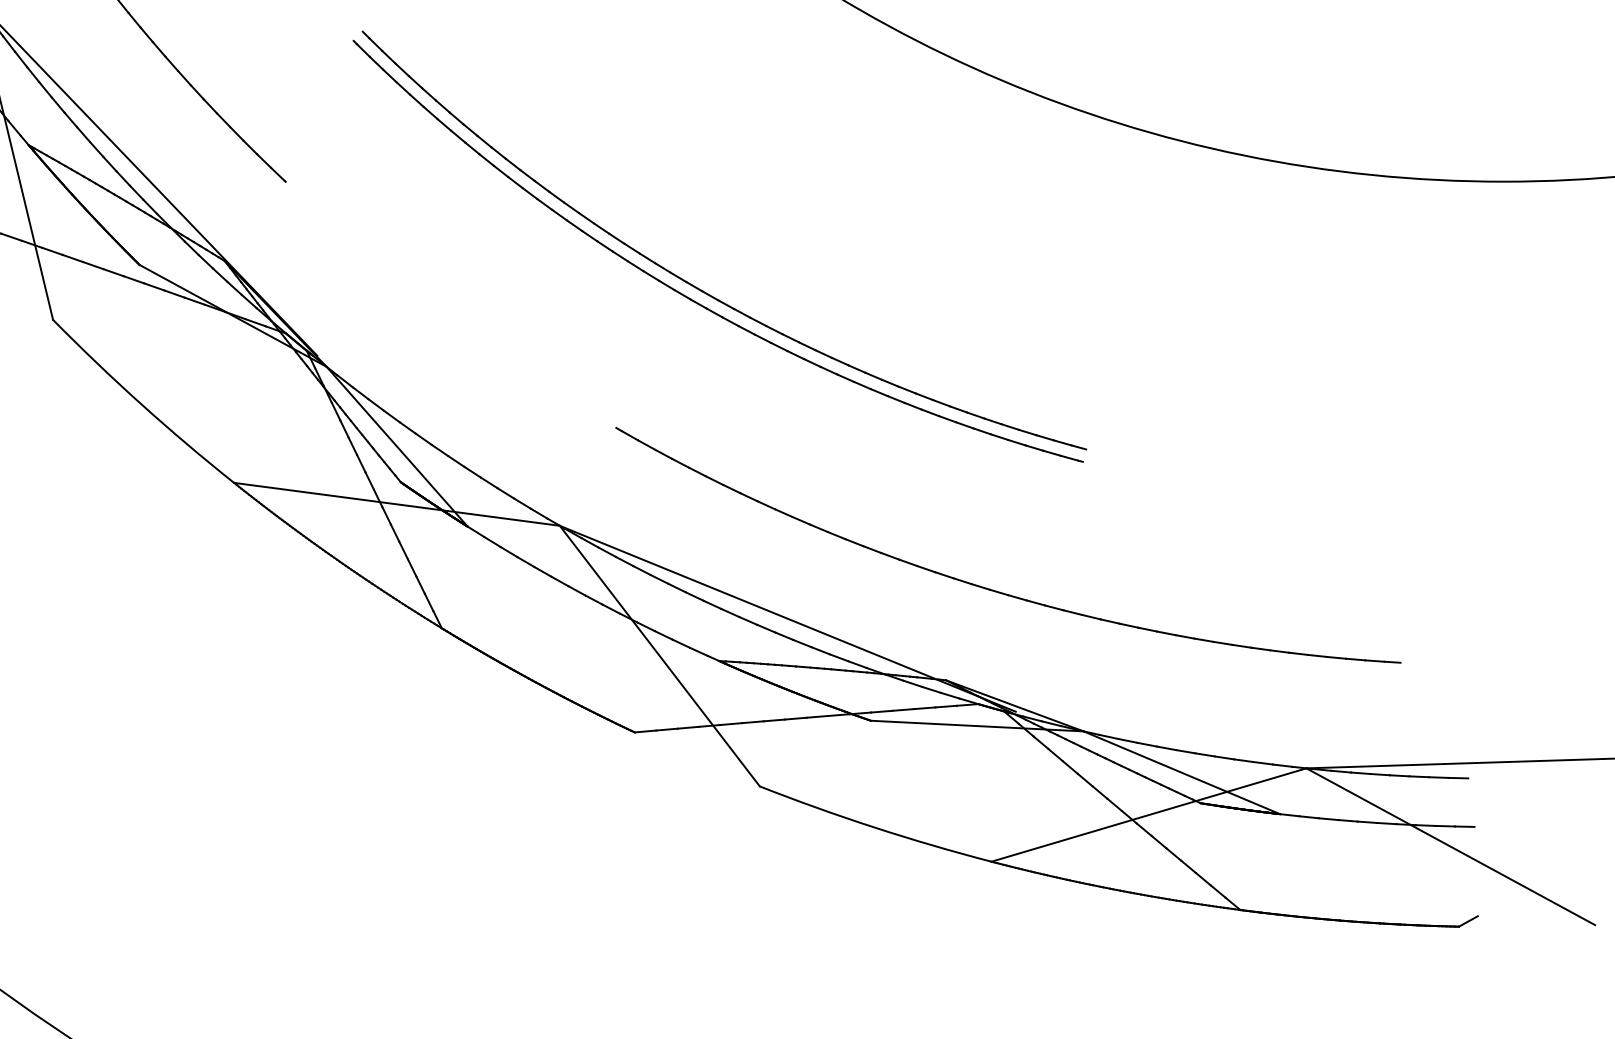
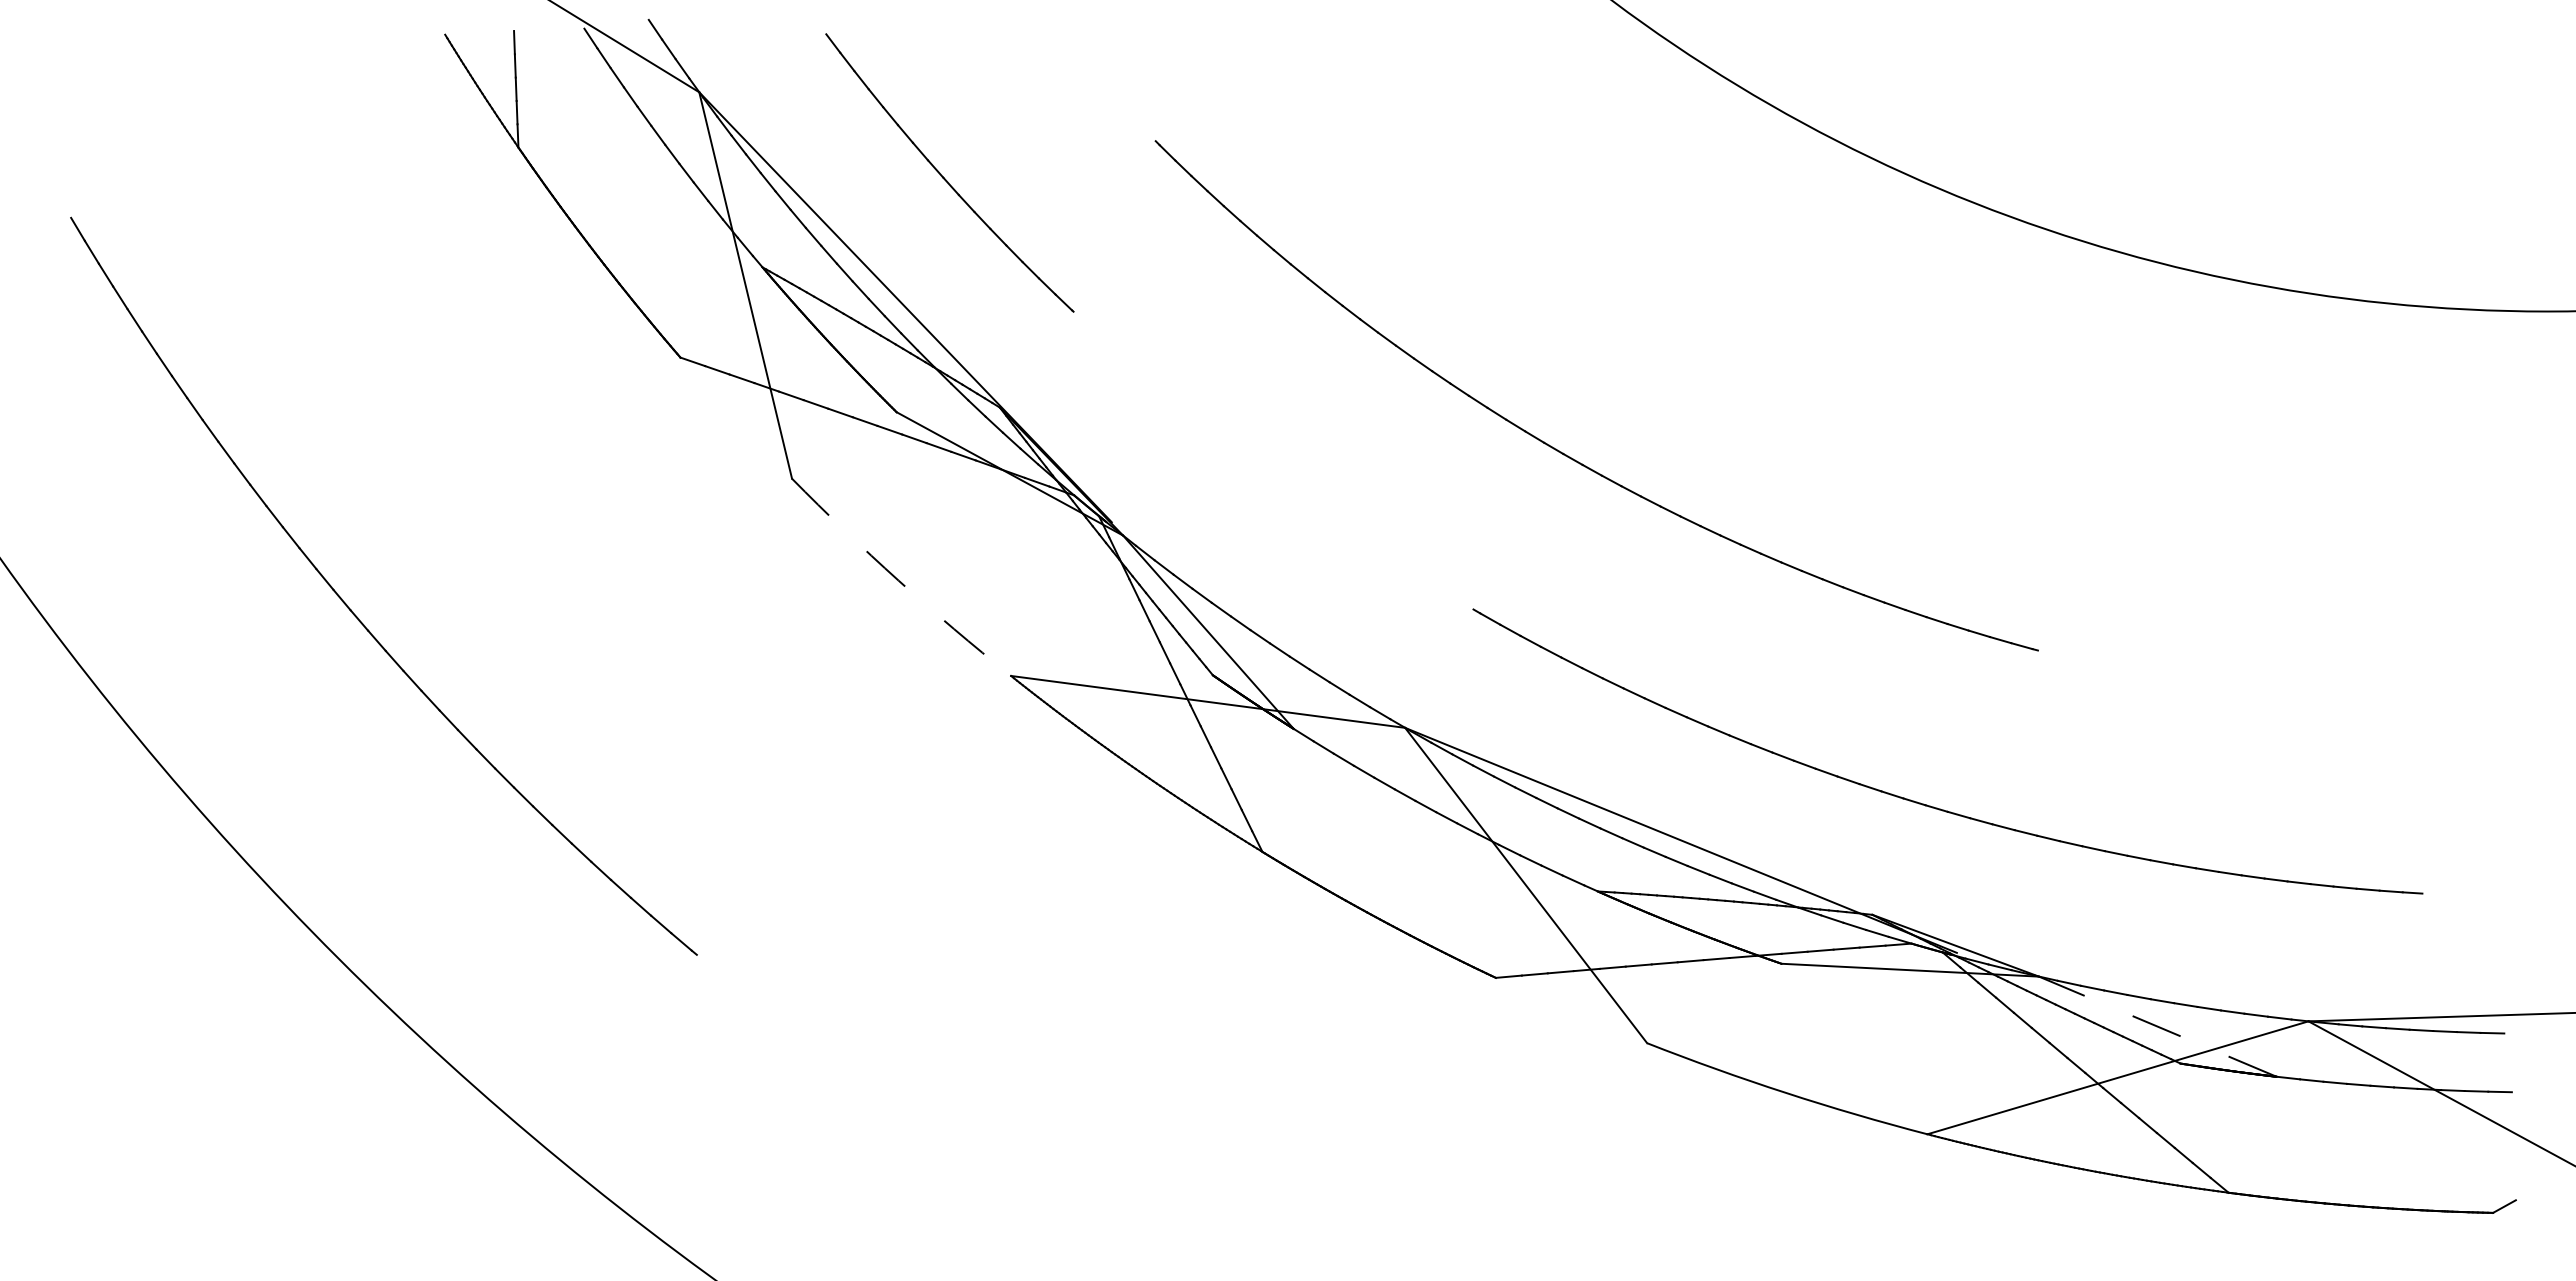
part: (694, 285) -> (1568, 437), removed
arc: (141, 403) -> (898, 580), solid -> dashed
line: (1181, 772) -> (2157, 1026), solid -> dashed

